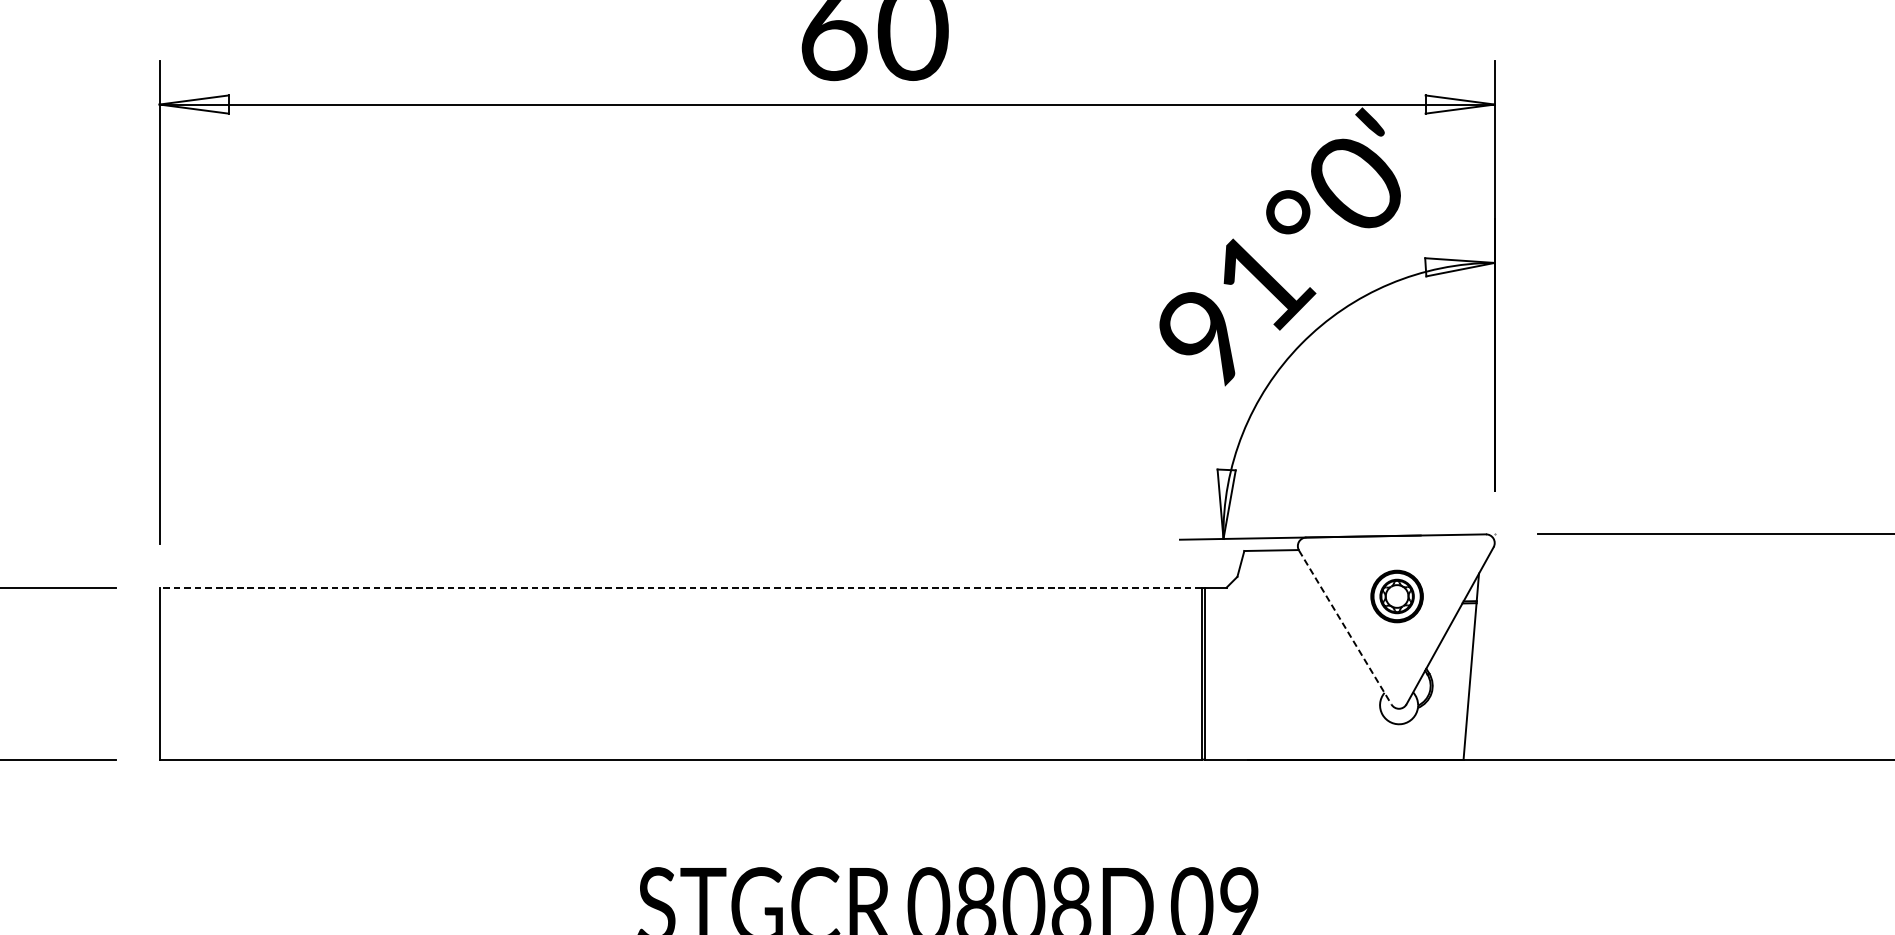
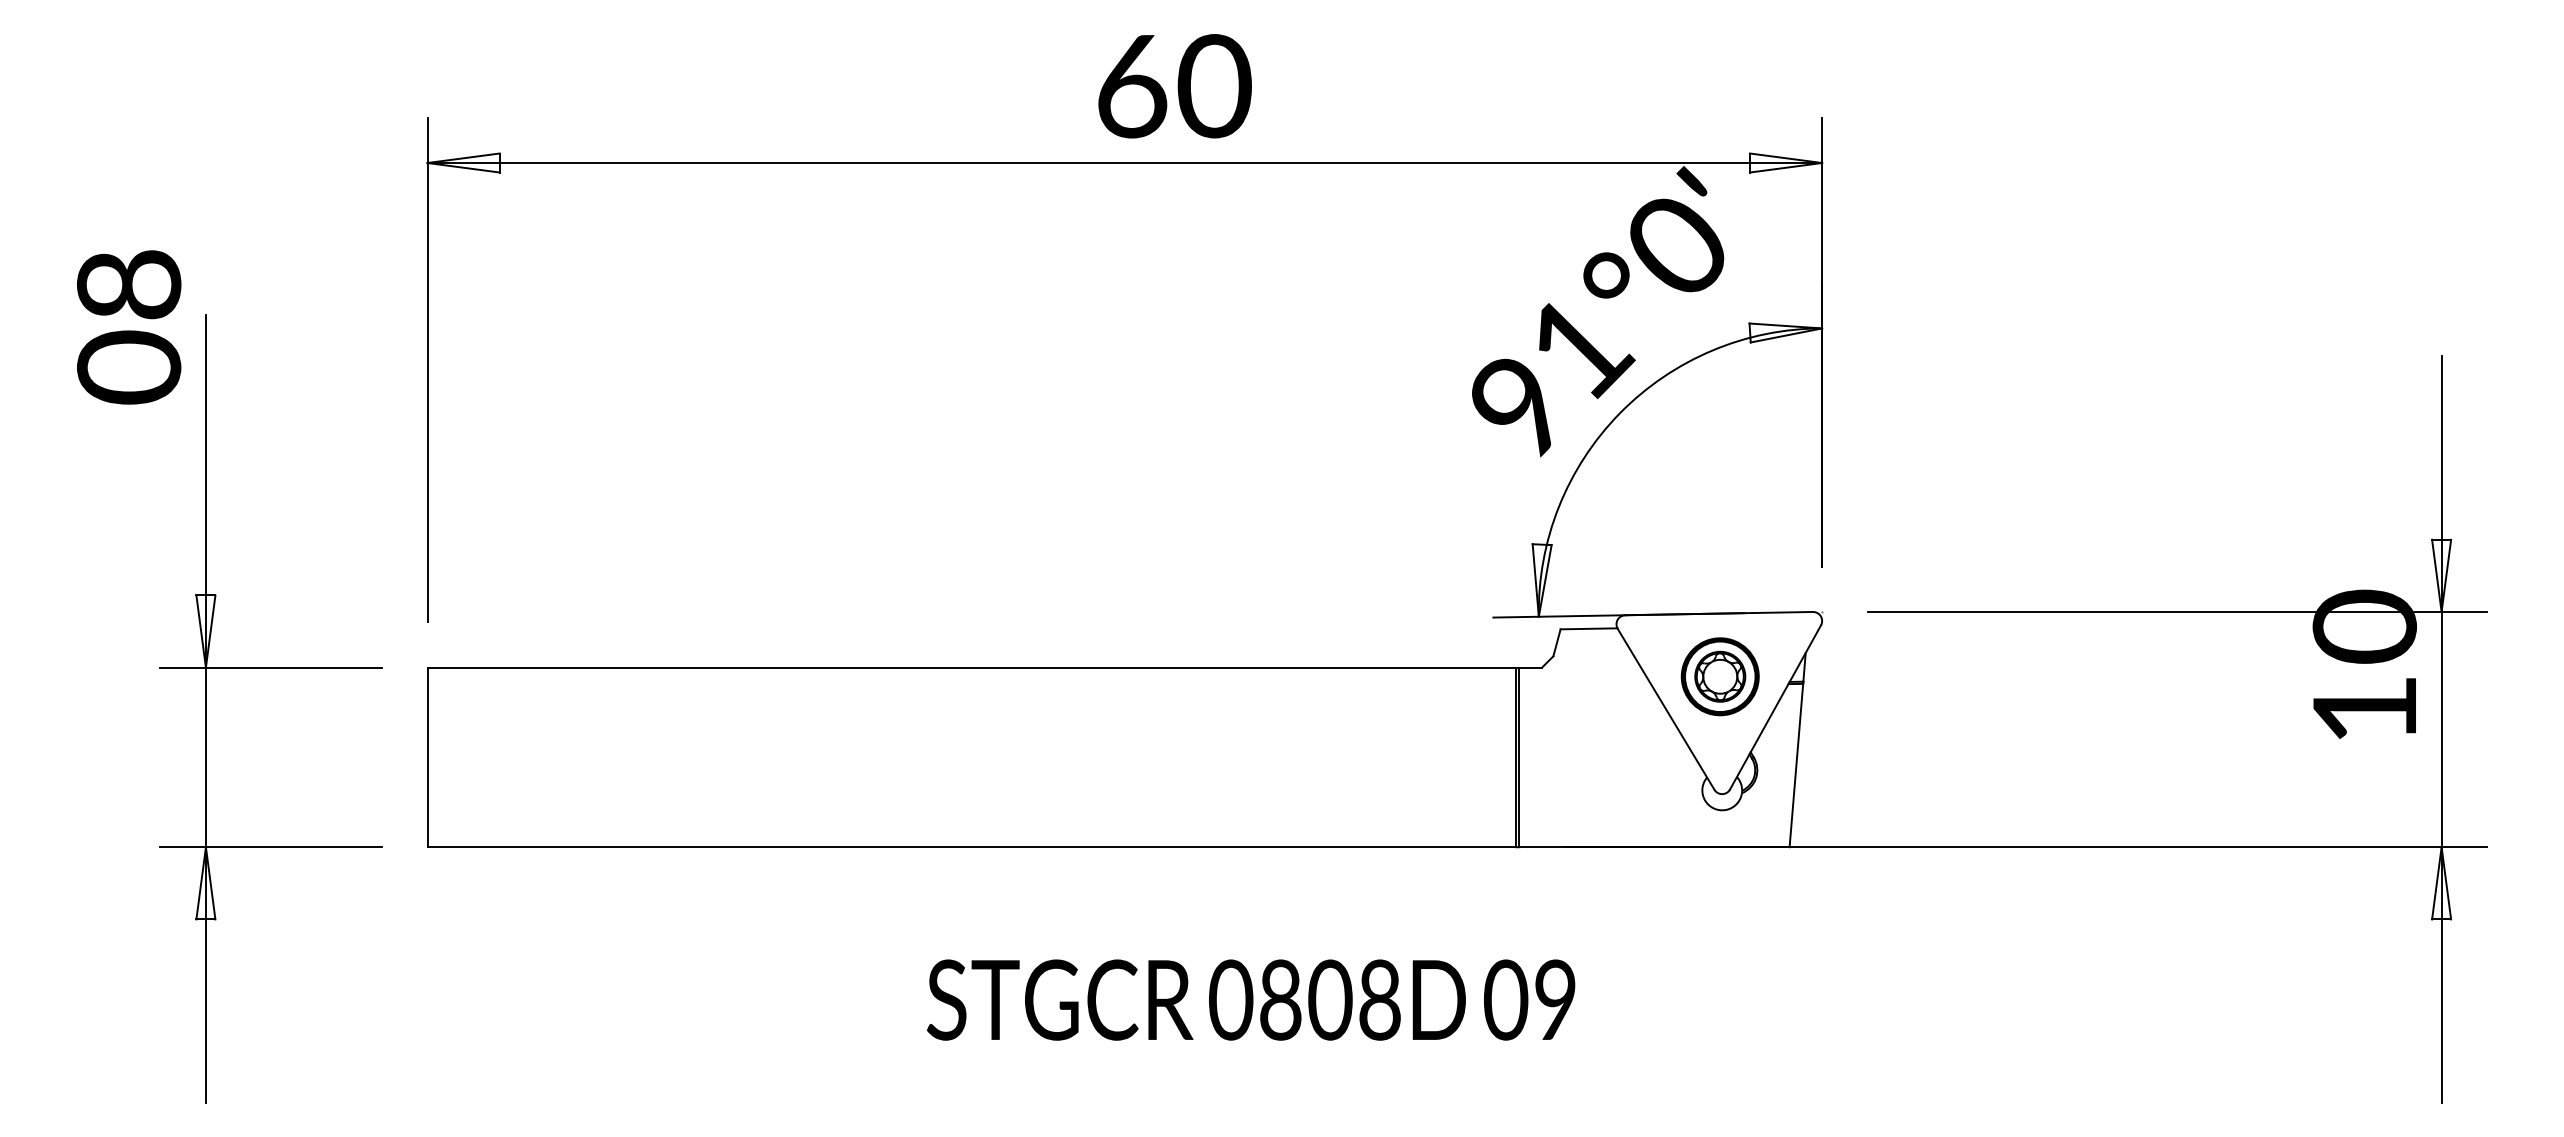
line: (680, 587) -> (971, 667), dashed -> solid
part: (1396, 596) -> (1719, 676), size x1.43
line: (1345, 627) -> (1666, 709), dashed -> solid

